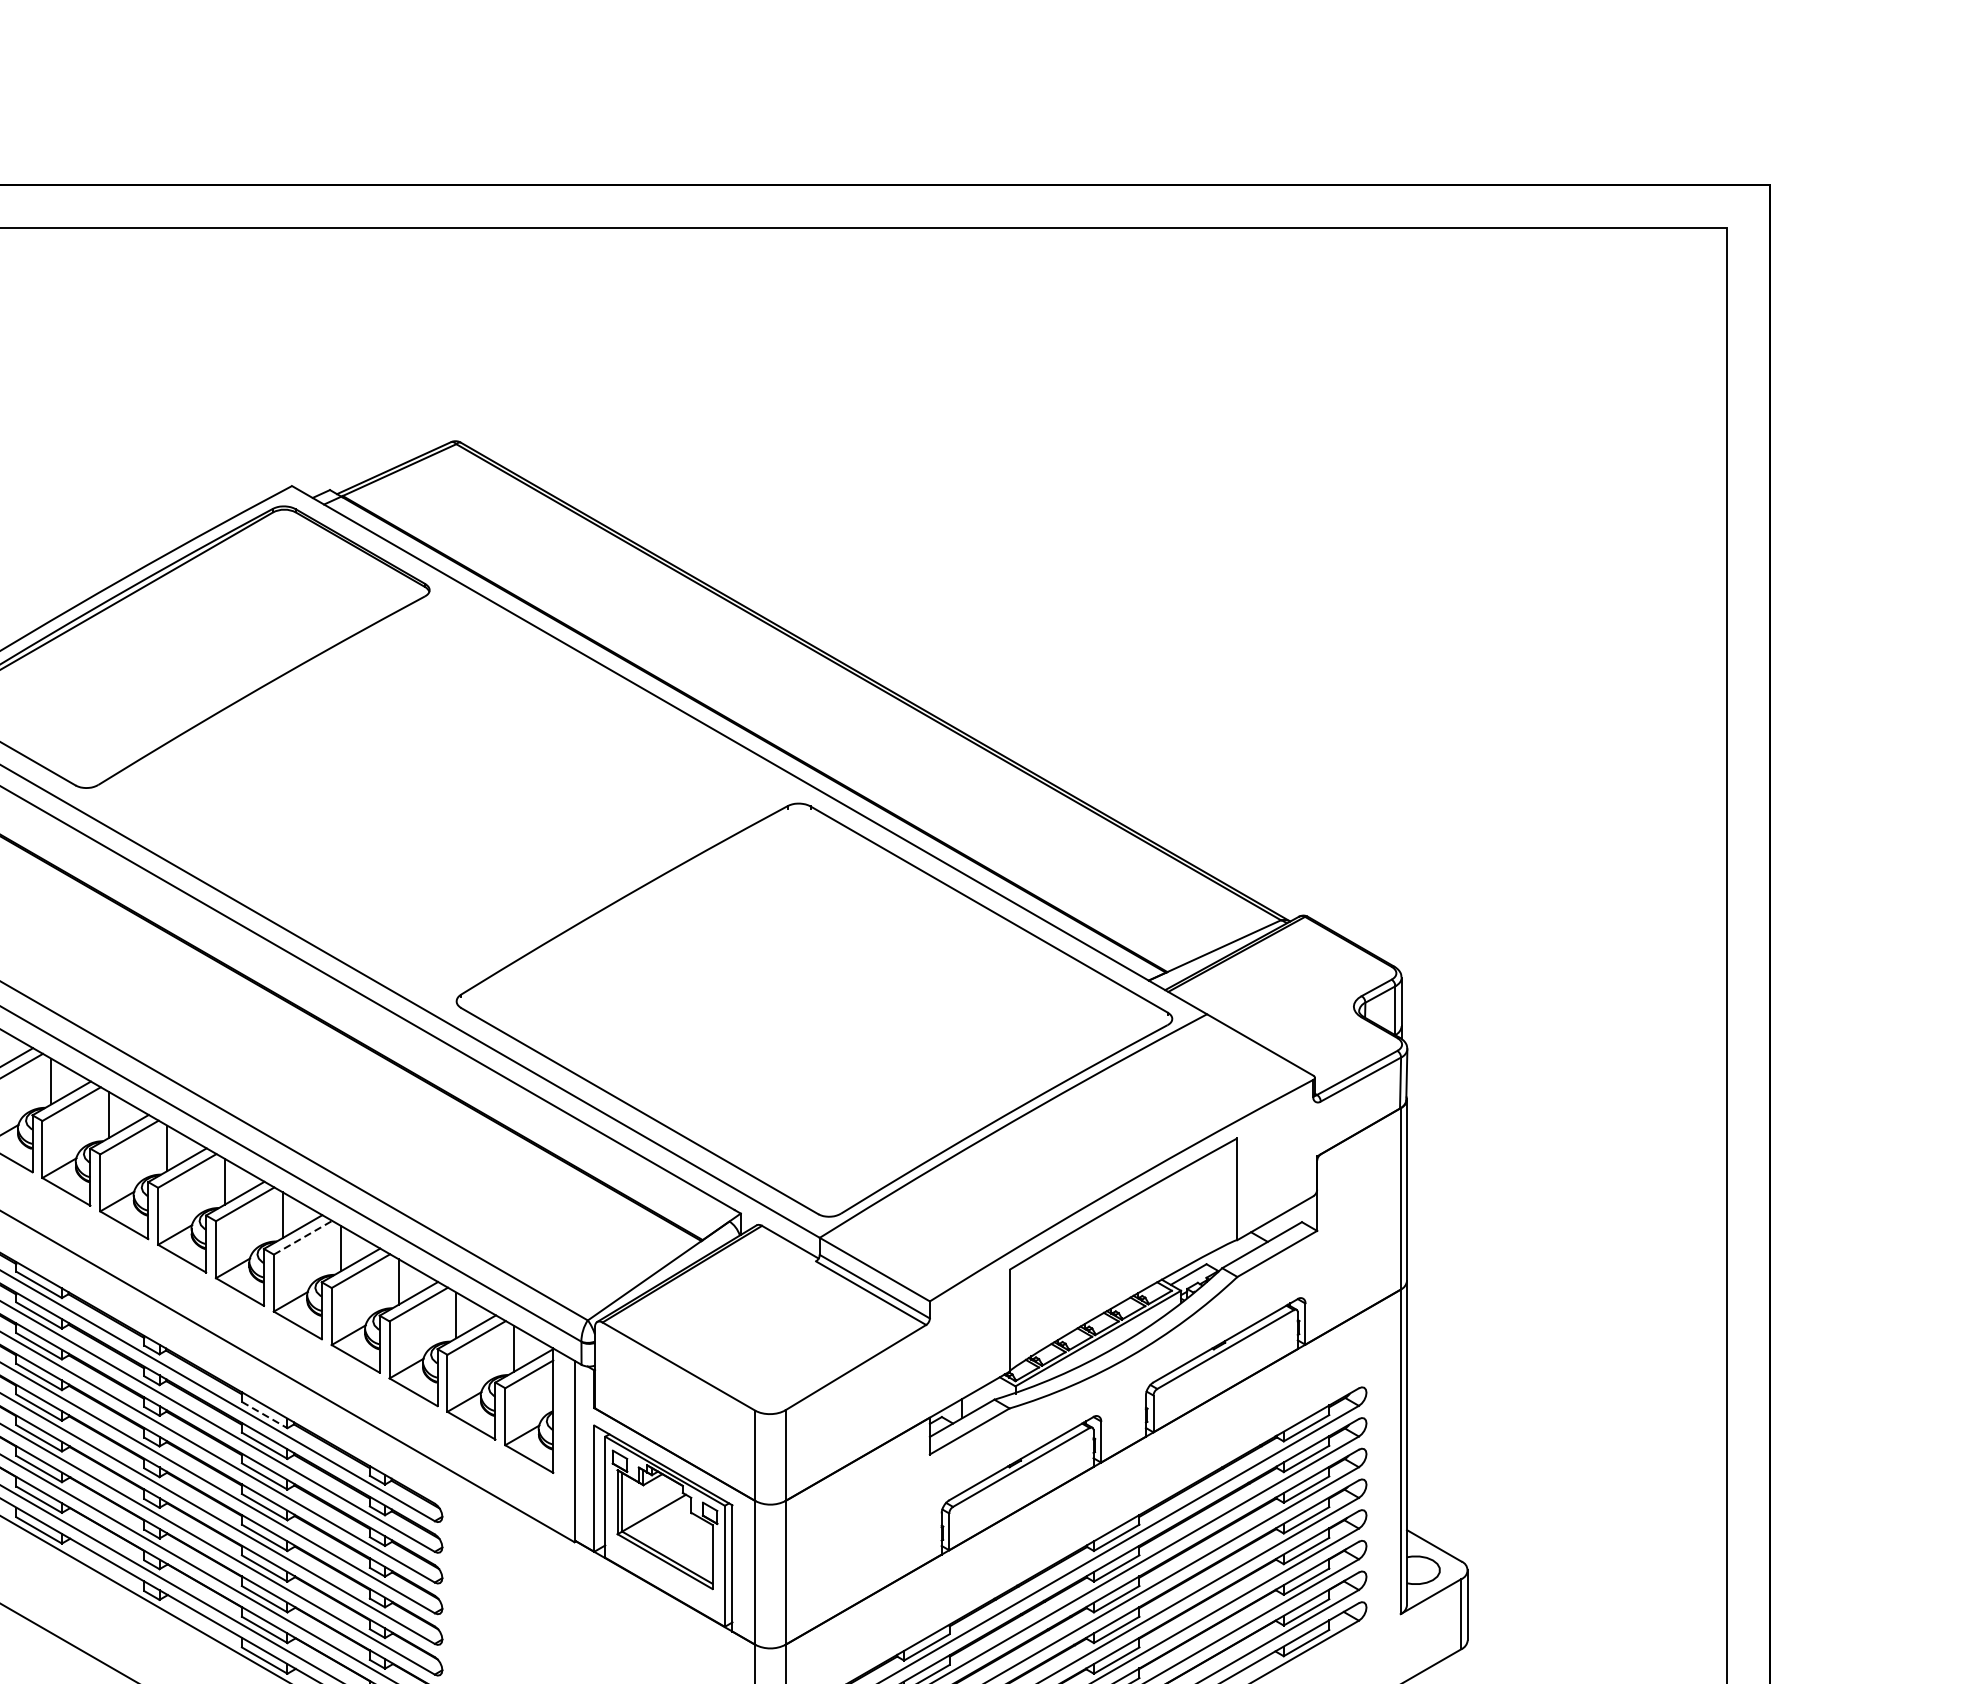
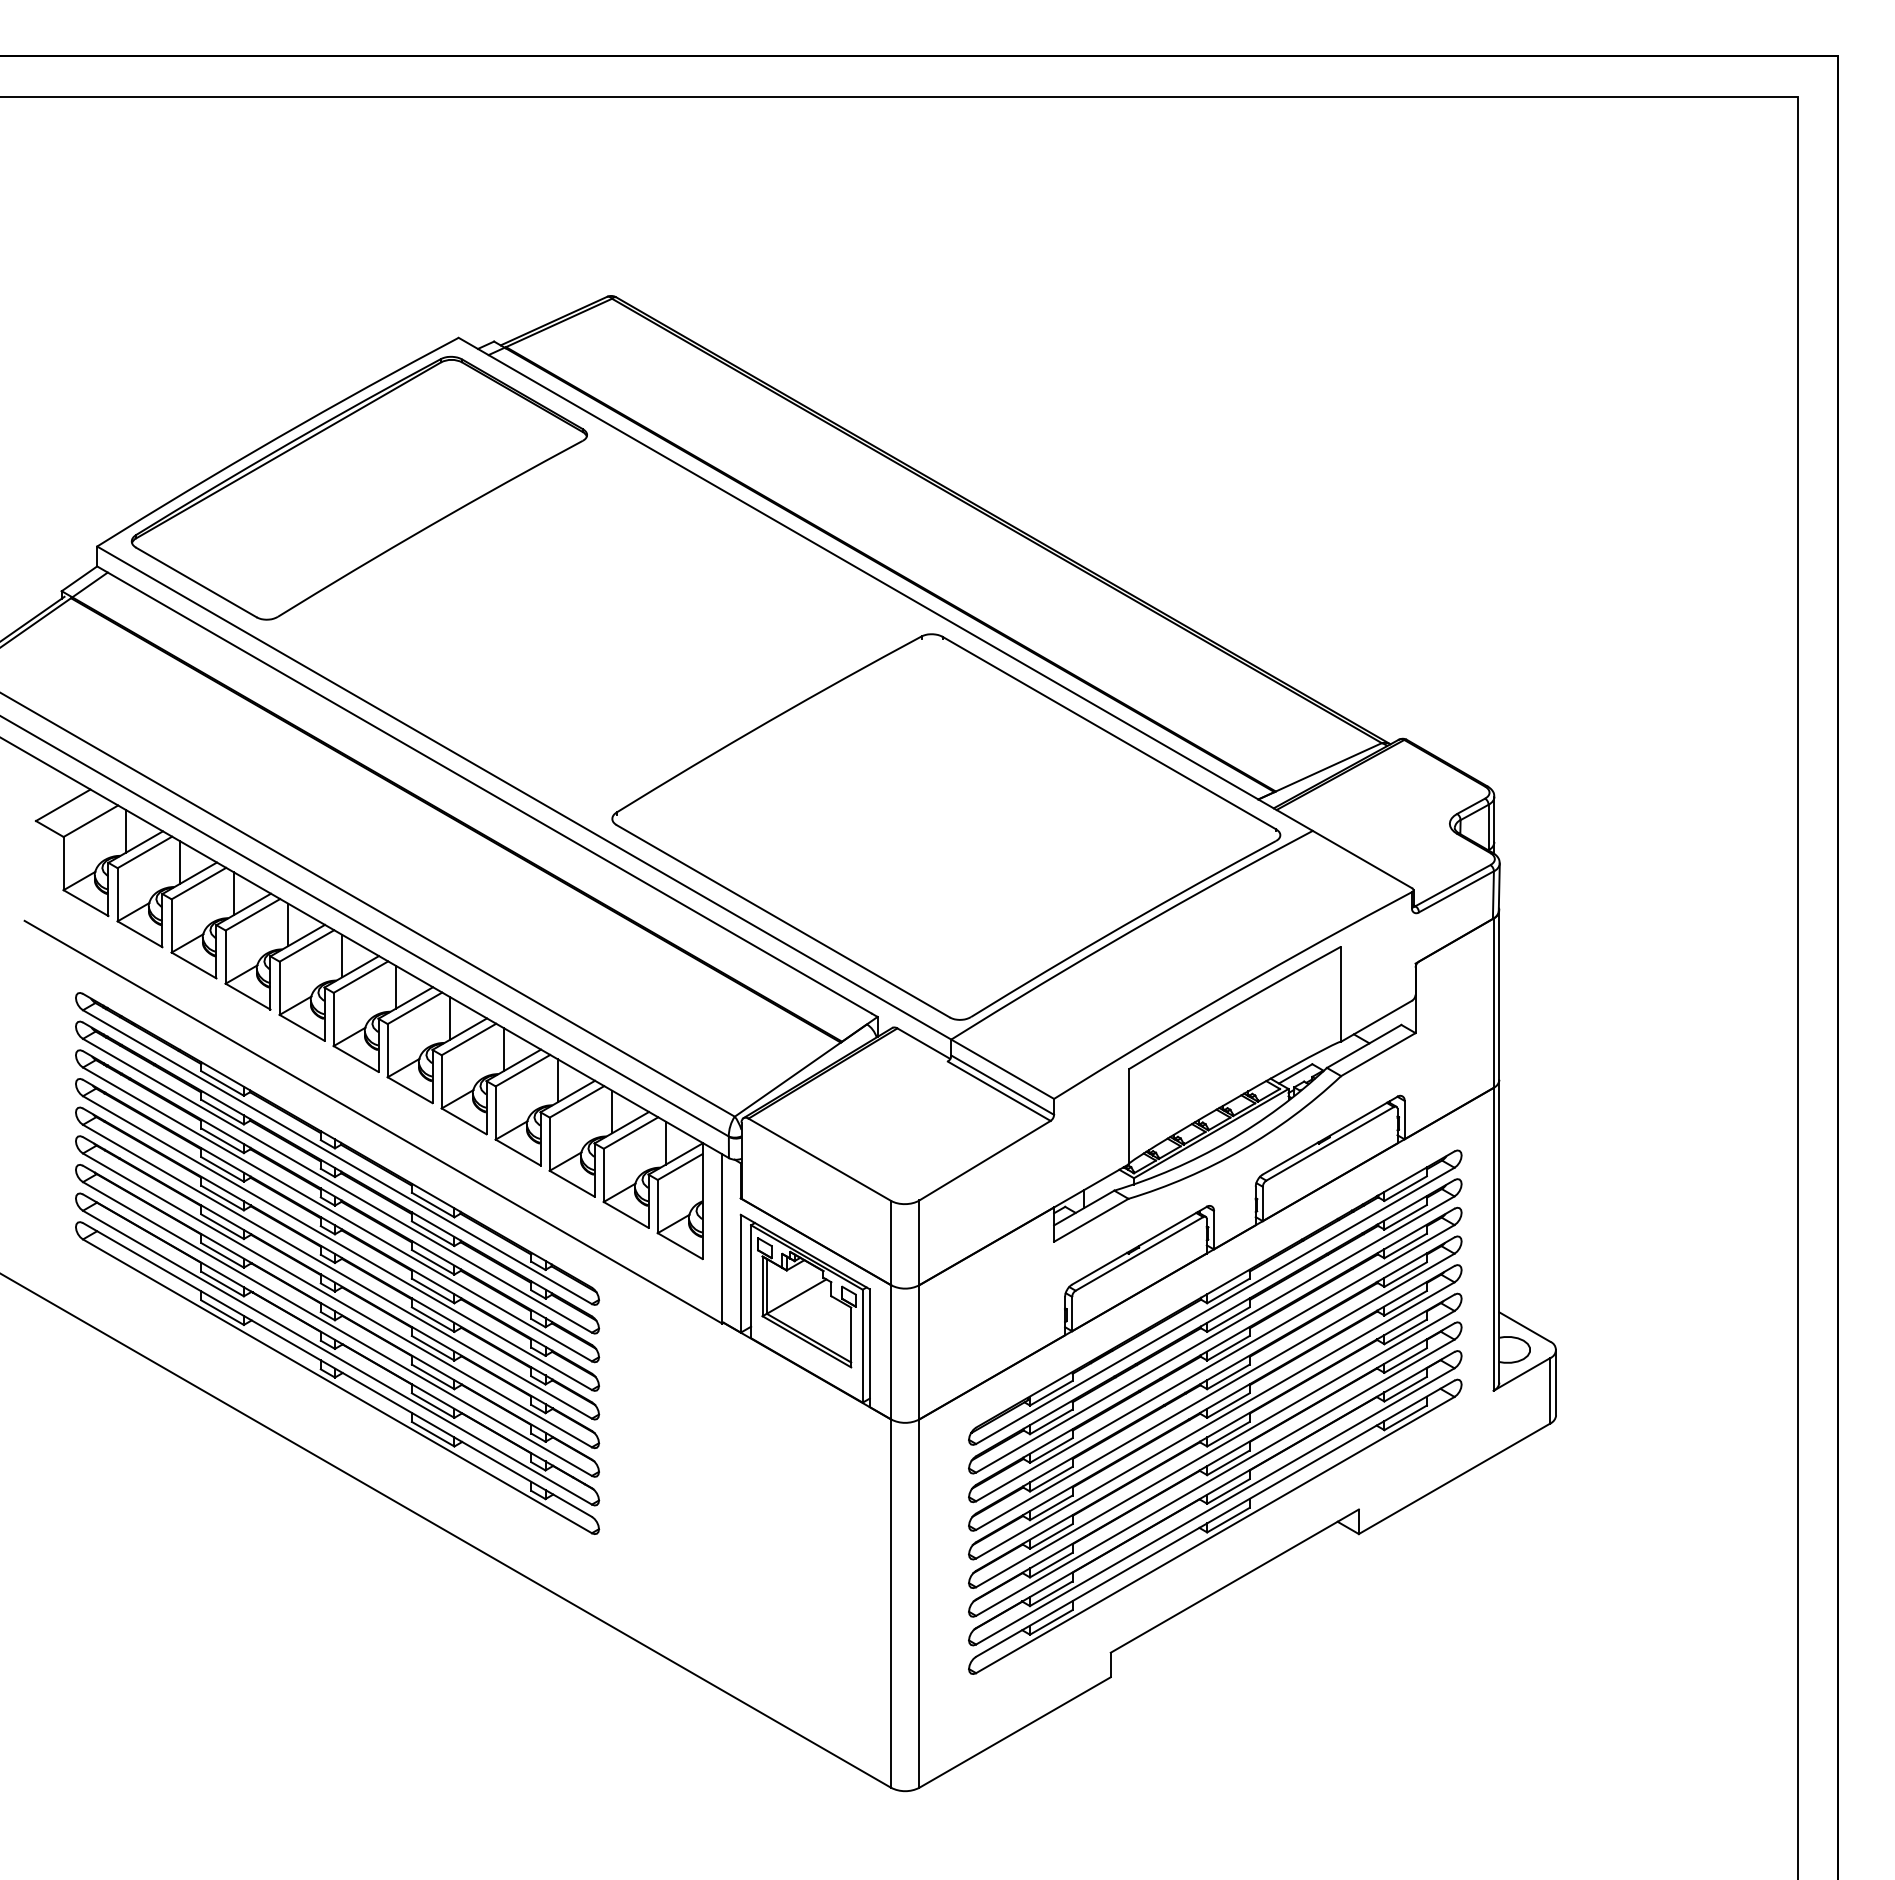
line: (303, 1237) -> (469, 1039), dashed -> solid
line: (265, 1415) -> (433, 1205), dashed -> solid
part: (1102, 1514) -> (1215, 1297), added

